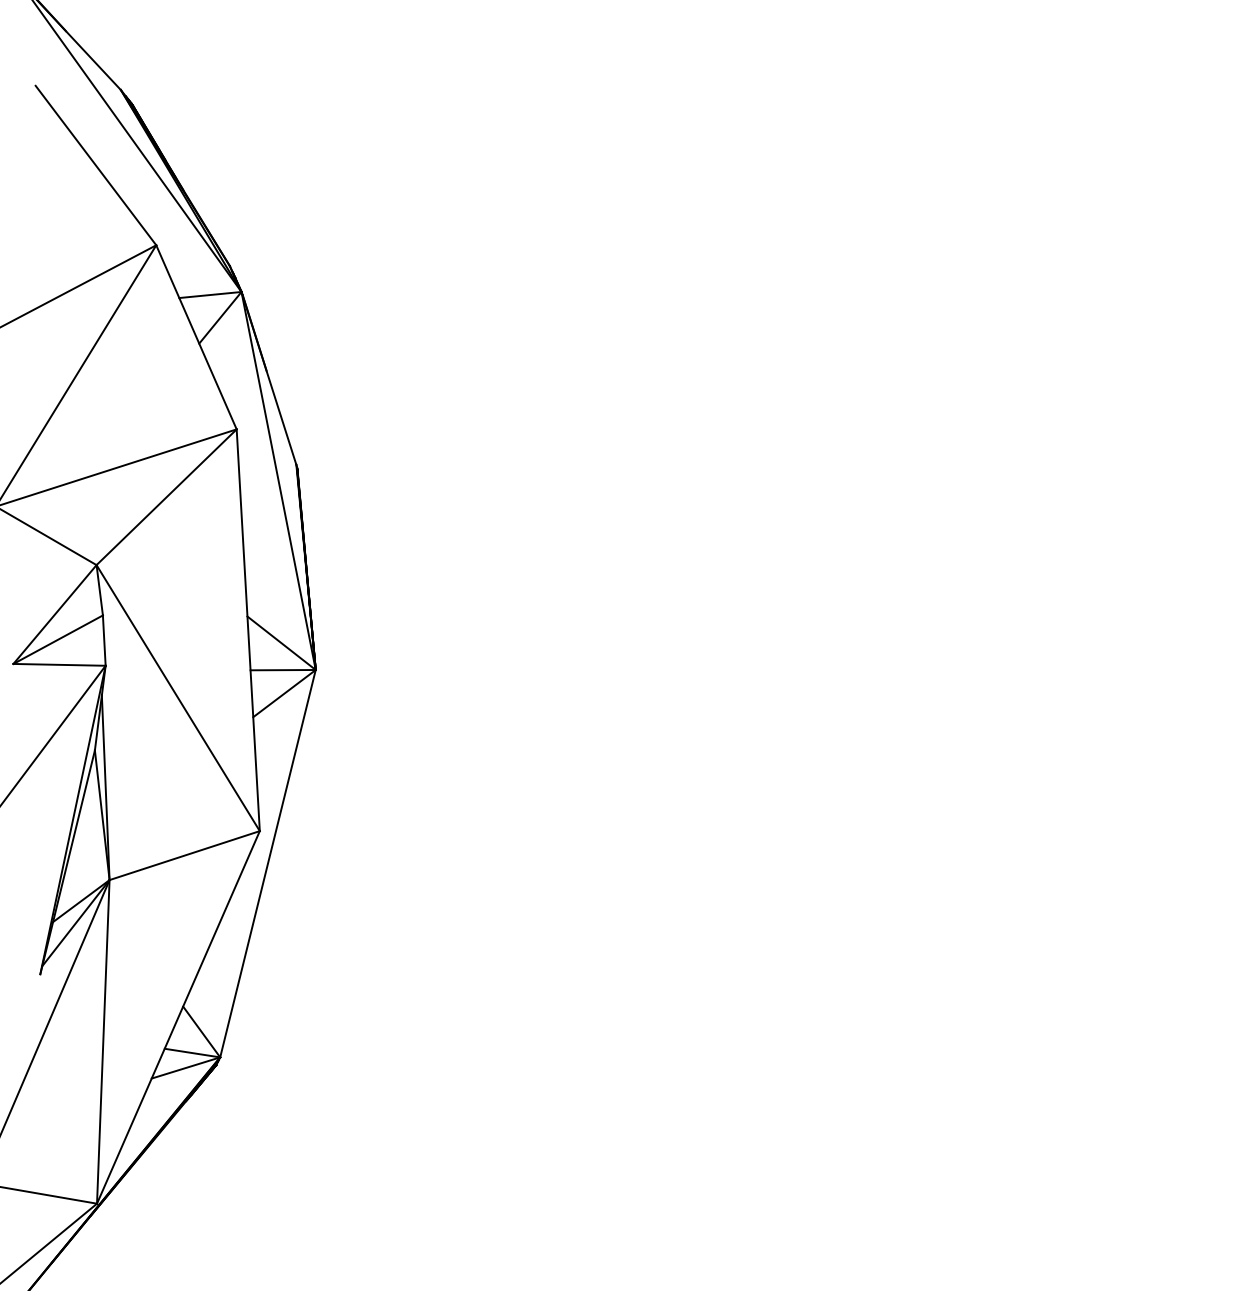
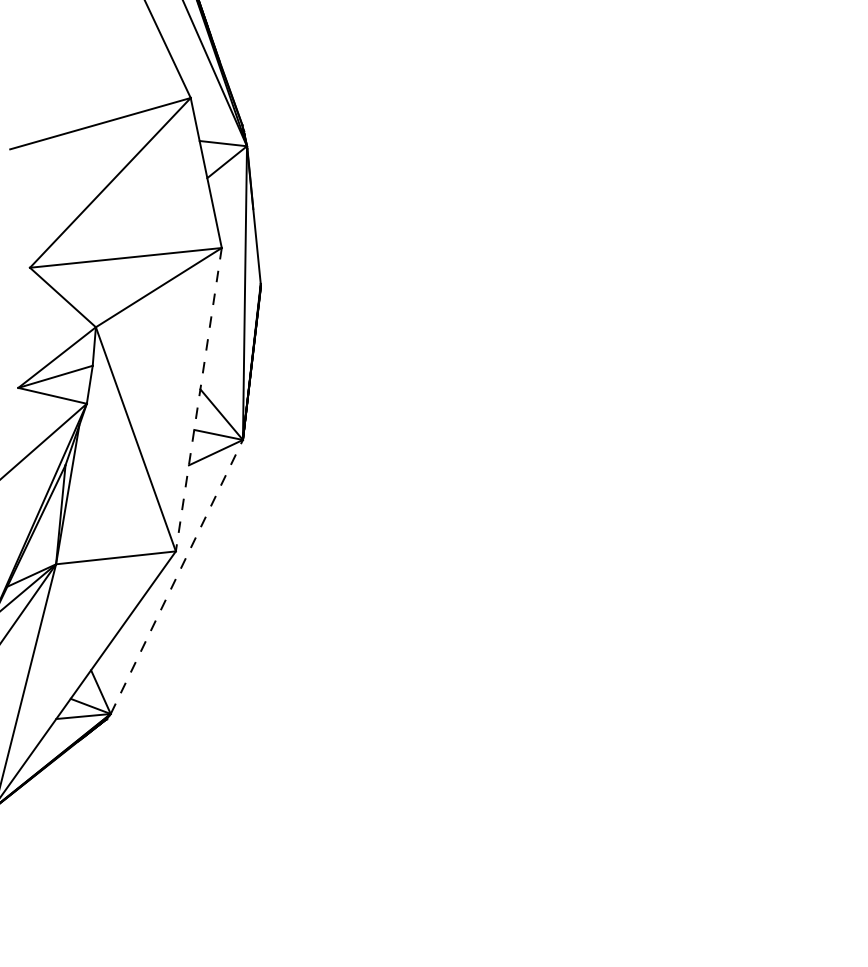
line: (248, 630) -> (198, 399), solid -> dashed
line: (268, 863) -> (177, 576), solid -> dashed

